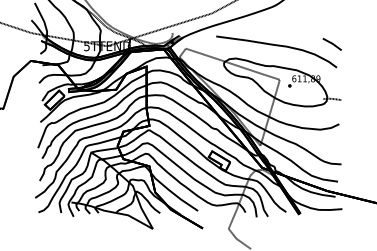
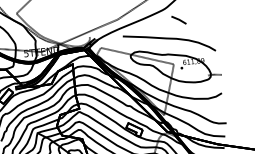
line: (331, 44) -> (178, 20), moved

